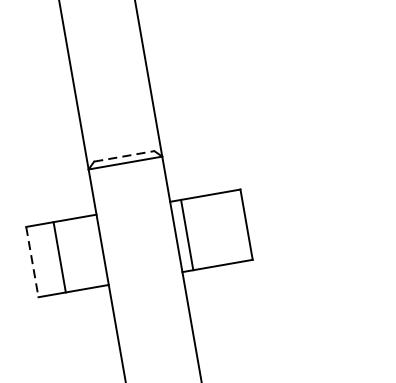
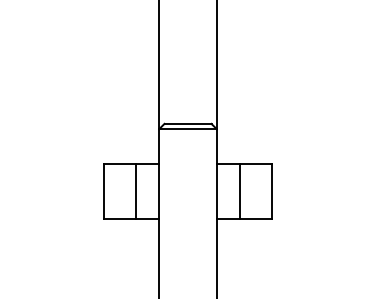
line: (123, 155) -> (187, 123), dashed -> solid
line: (187, 234) -> (240, 191), moved
line: (59, 256) -> (135, 191), moved
line: (32, 262) -> (104, 192), dashed -> solid

